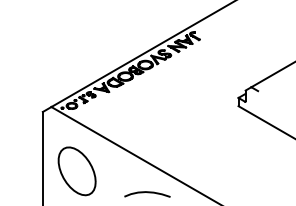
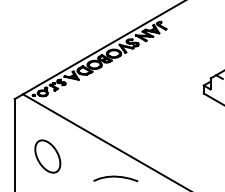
part: (76, 171) -> (47, 156), size x0.7

